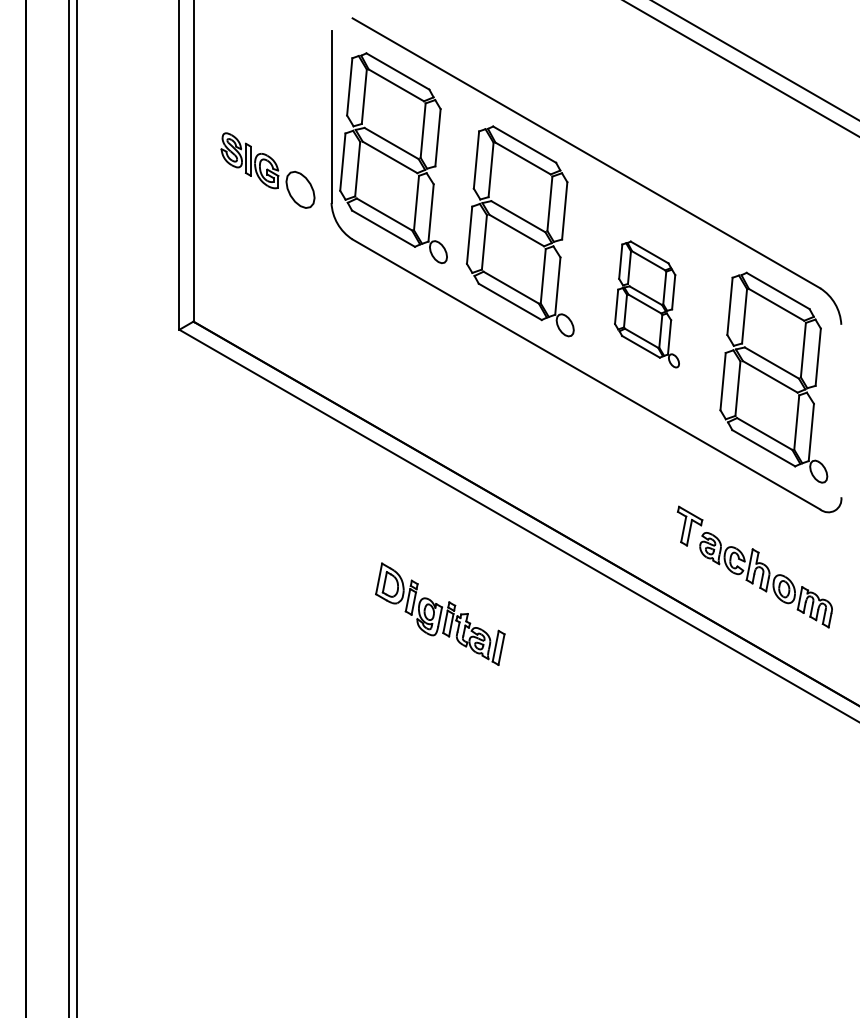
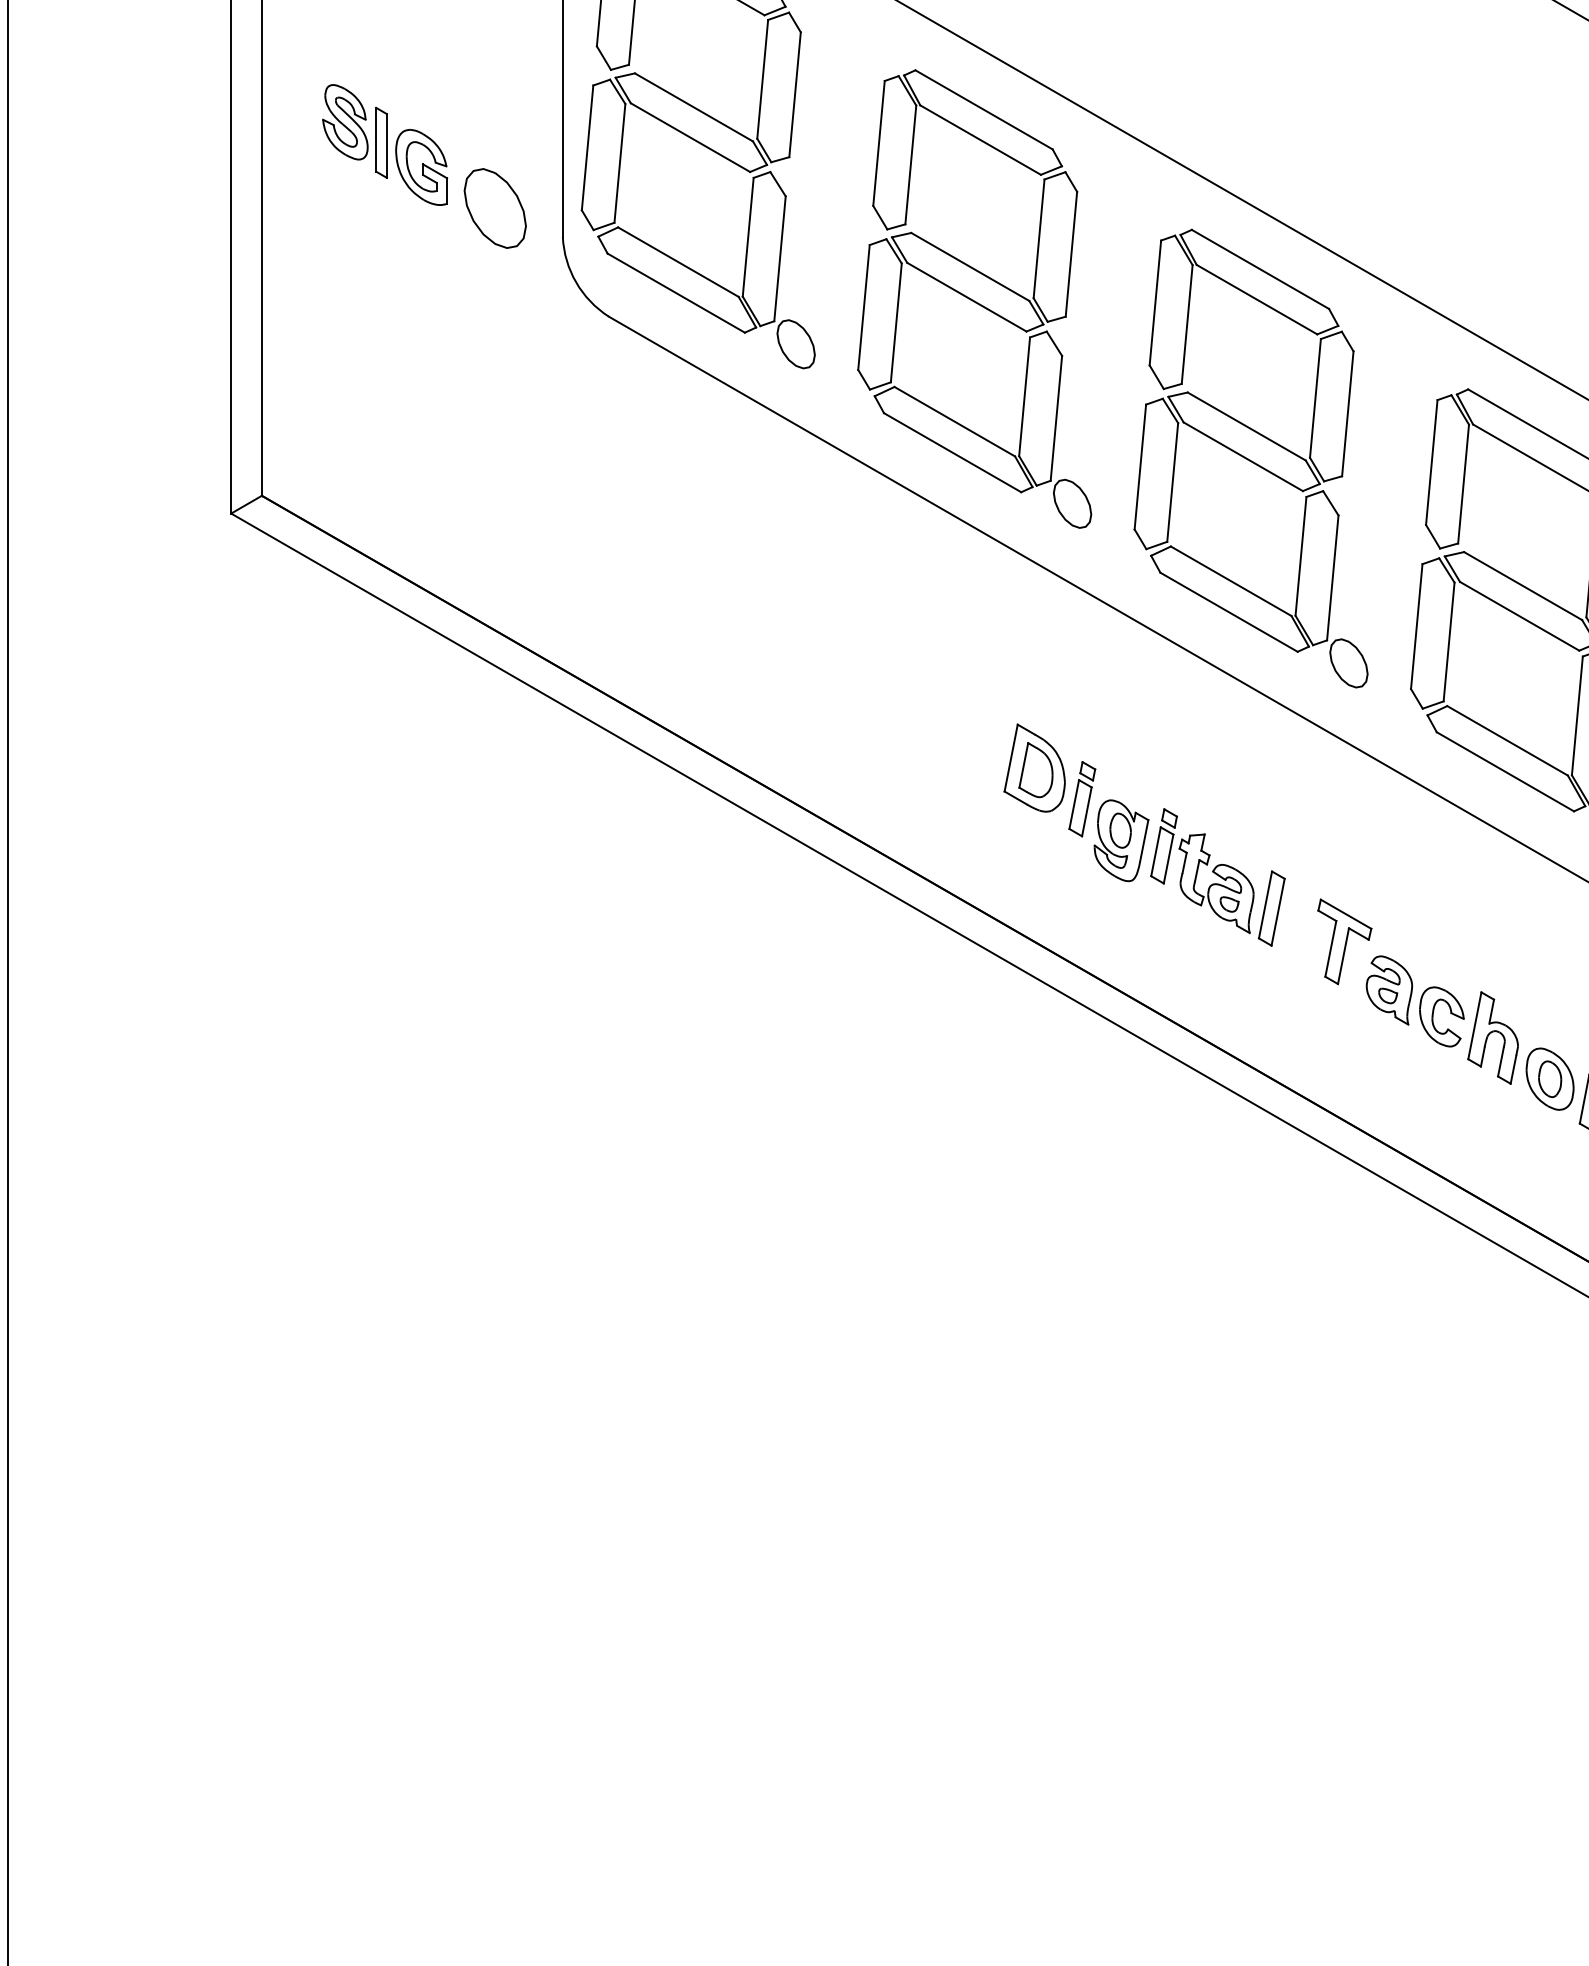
part: (646, 304) -> (1249, 458), size x1.67
part: (440, 613) -> (1145, 833), moved

